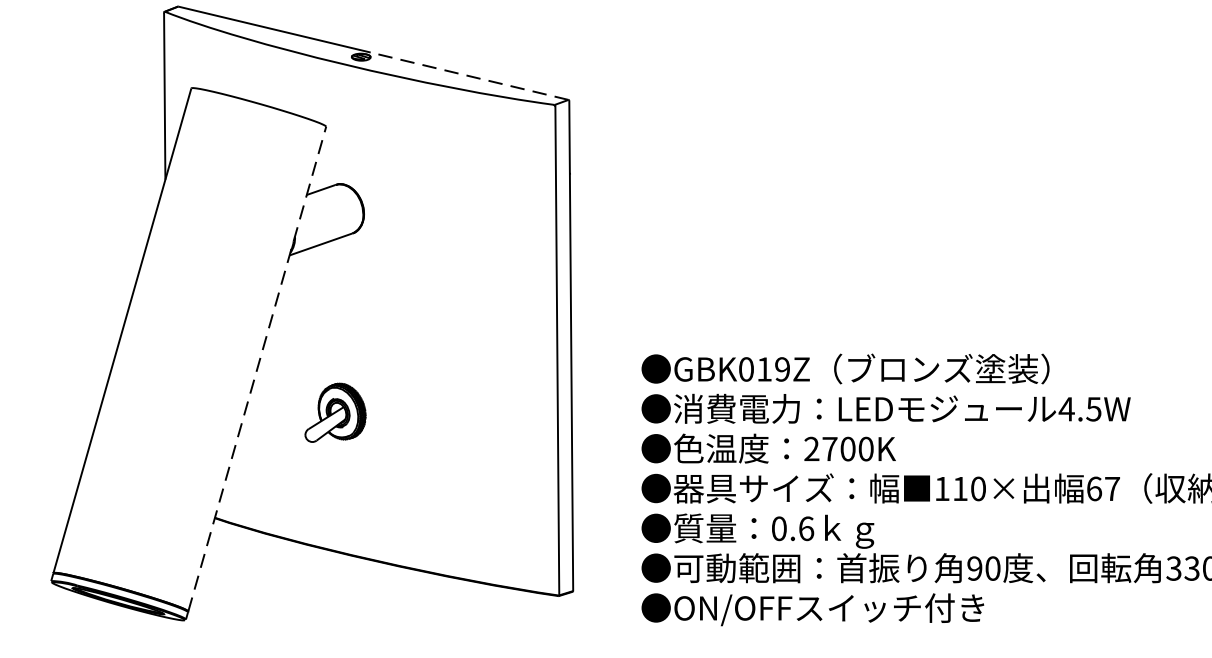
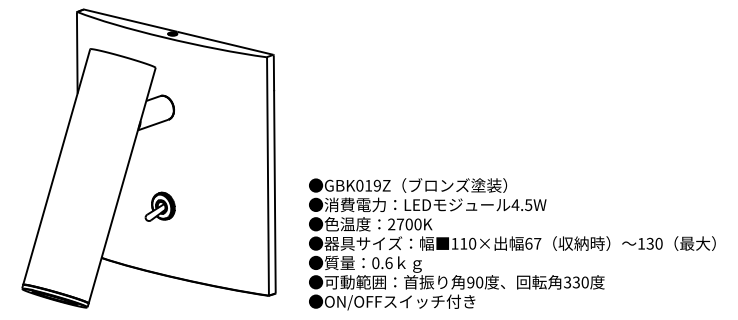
line: (467, 76) -> (224, 43), dashed -> solid
line: (257, 368) -> (122, 185), dashed -> solid

